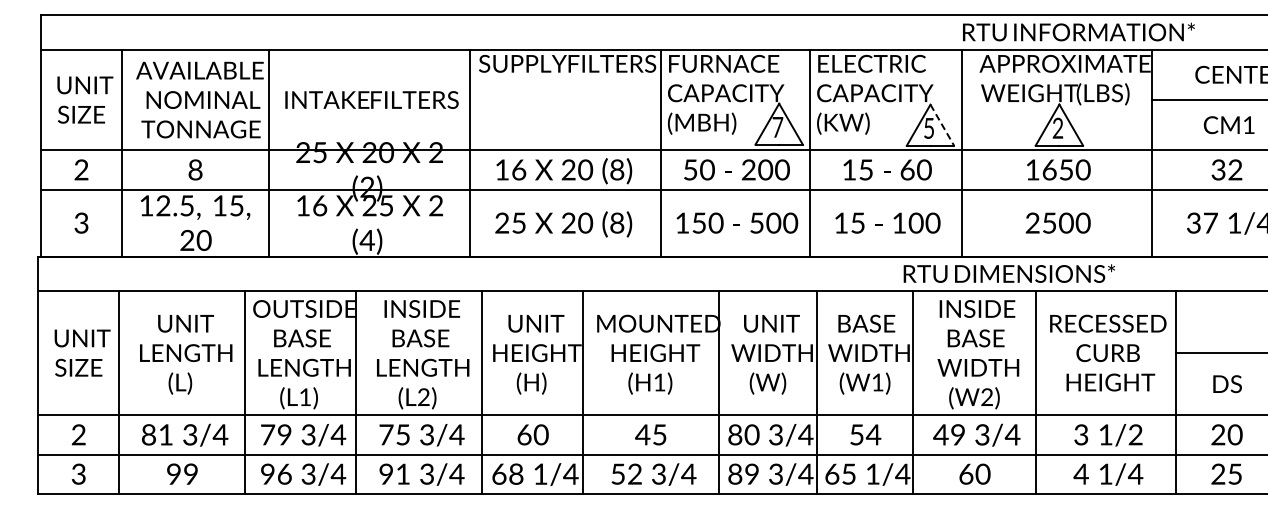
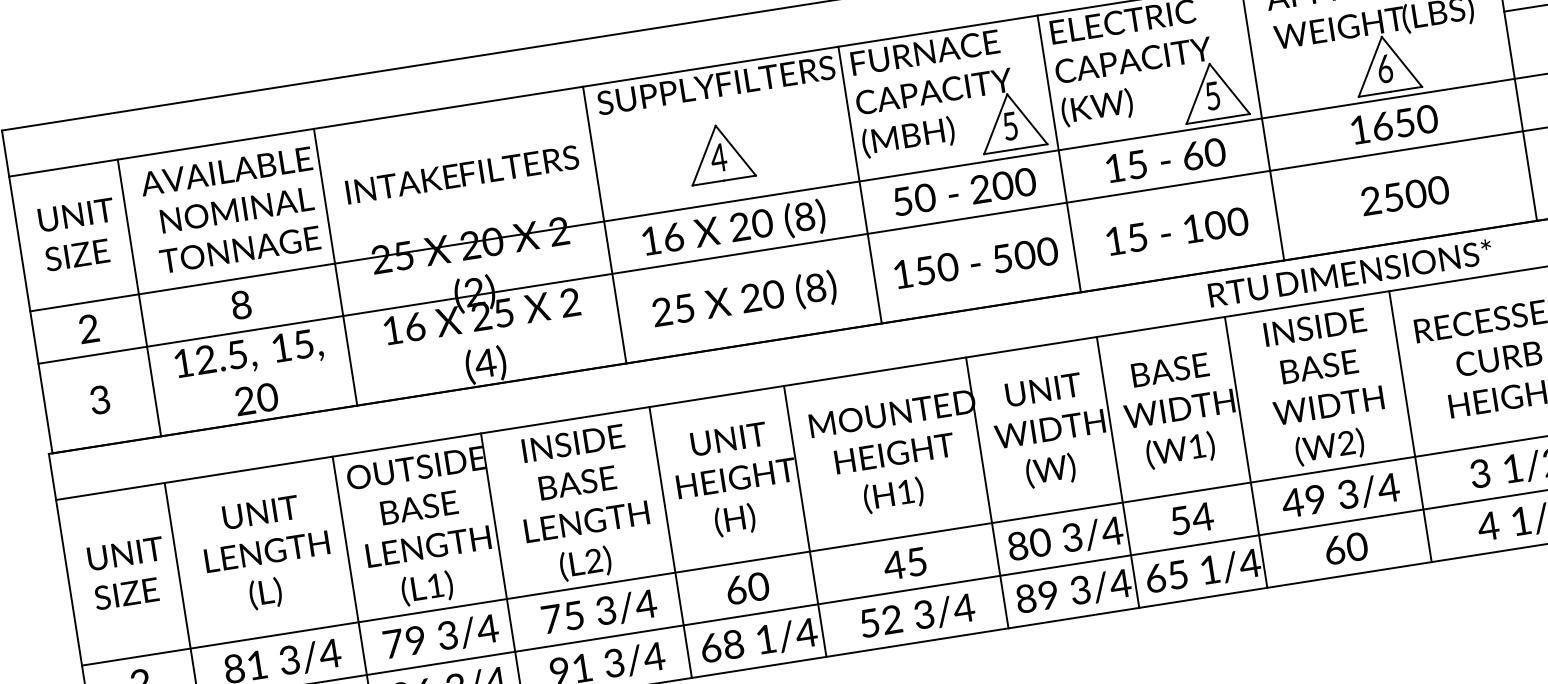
part: (562, 113) -> (719, 152), added
line: (942, 125) -> (1230, 89), dashed -> solid
text: (777, 127) -> (1009, 126), 7 -> 5
text: (1057, 127) -> (1384, 67), 2 -> 6

